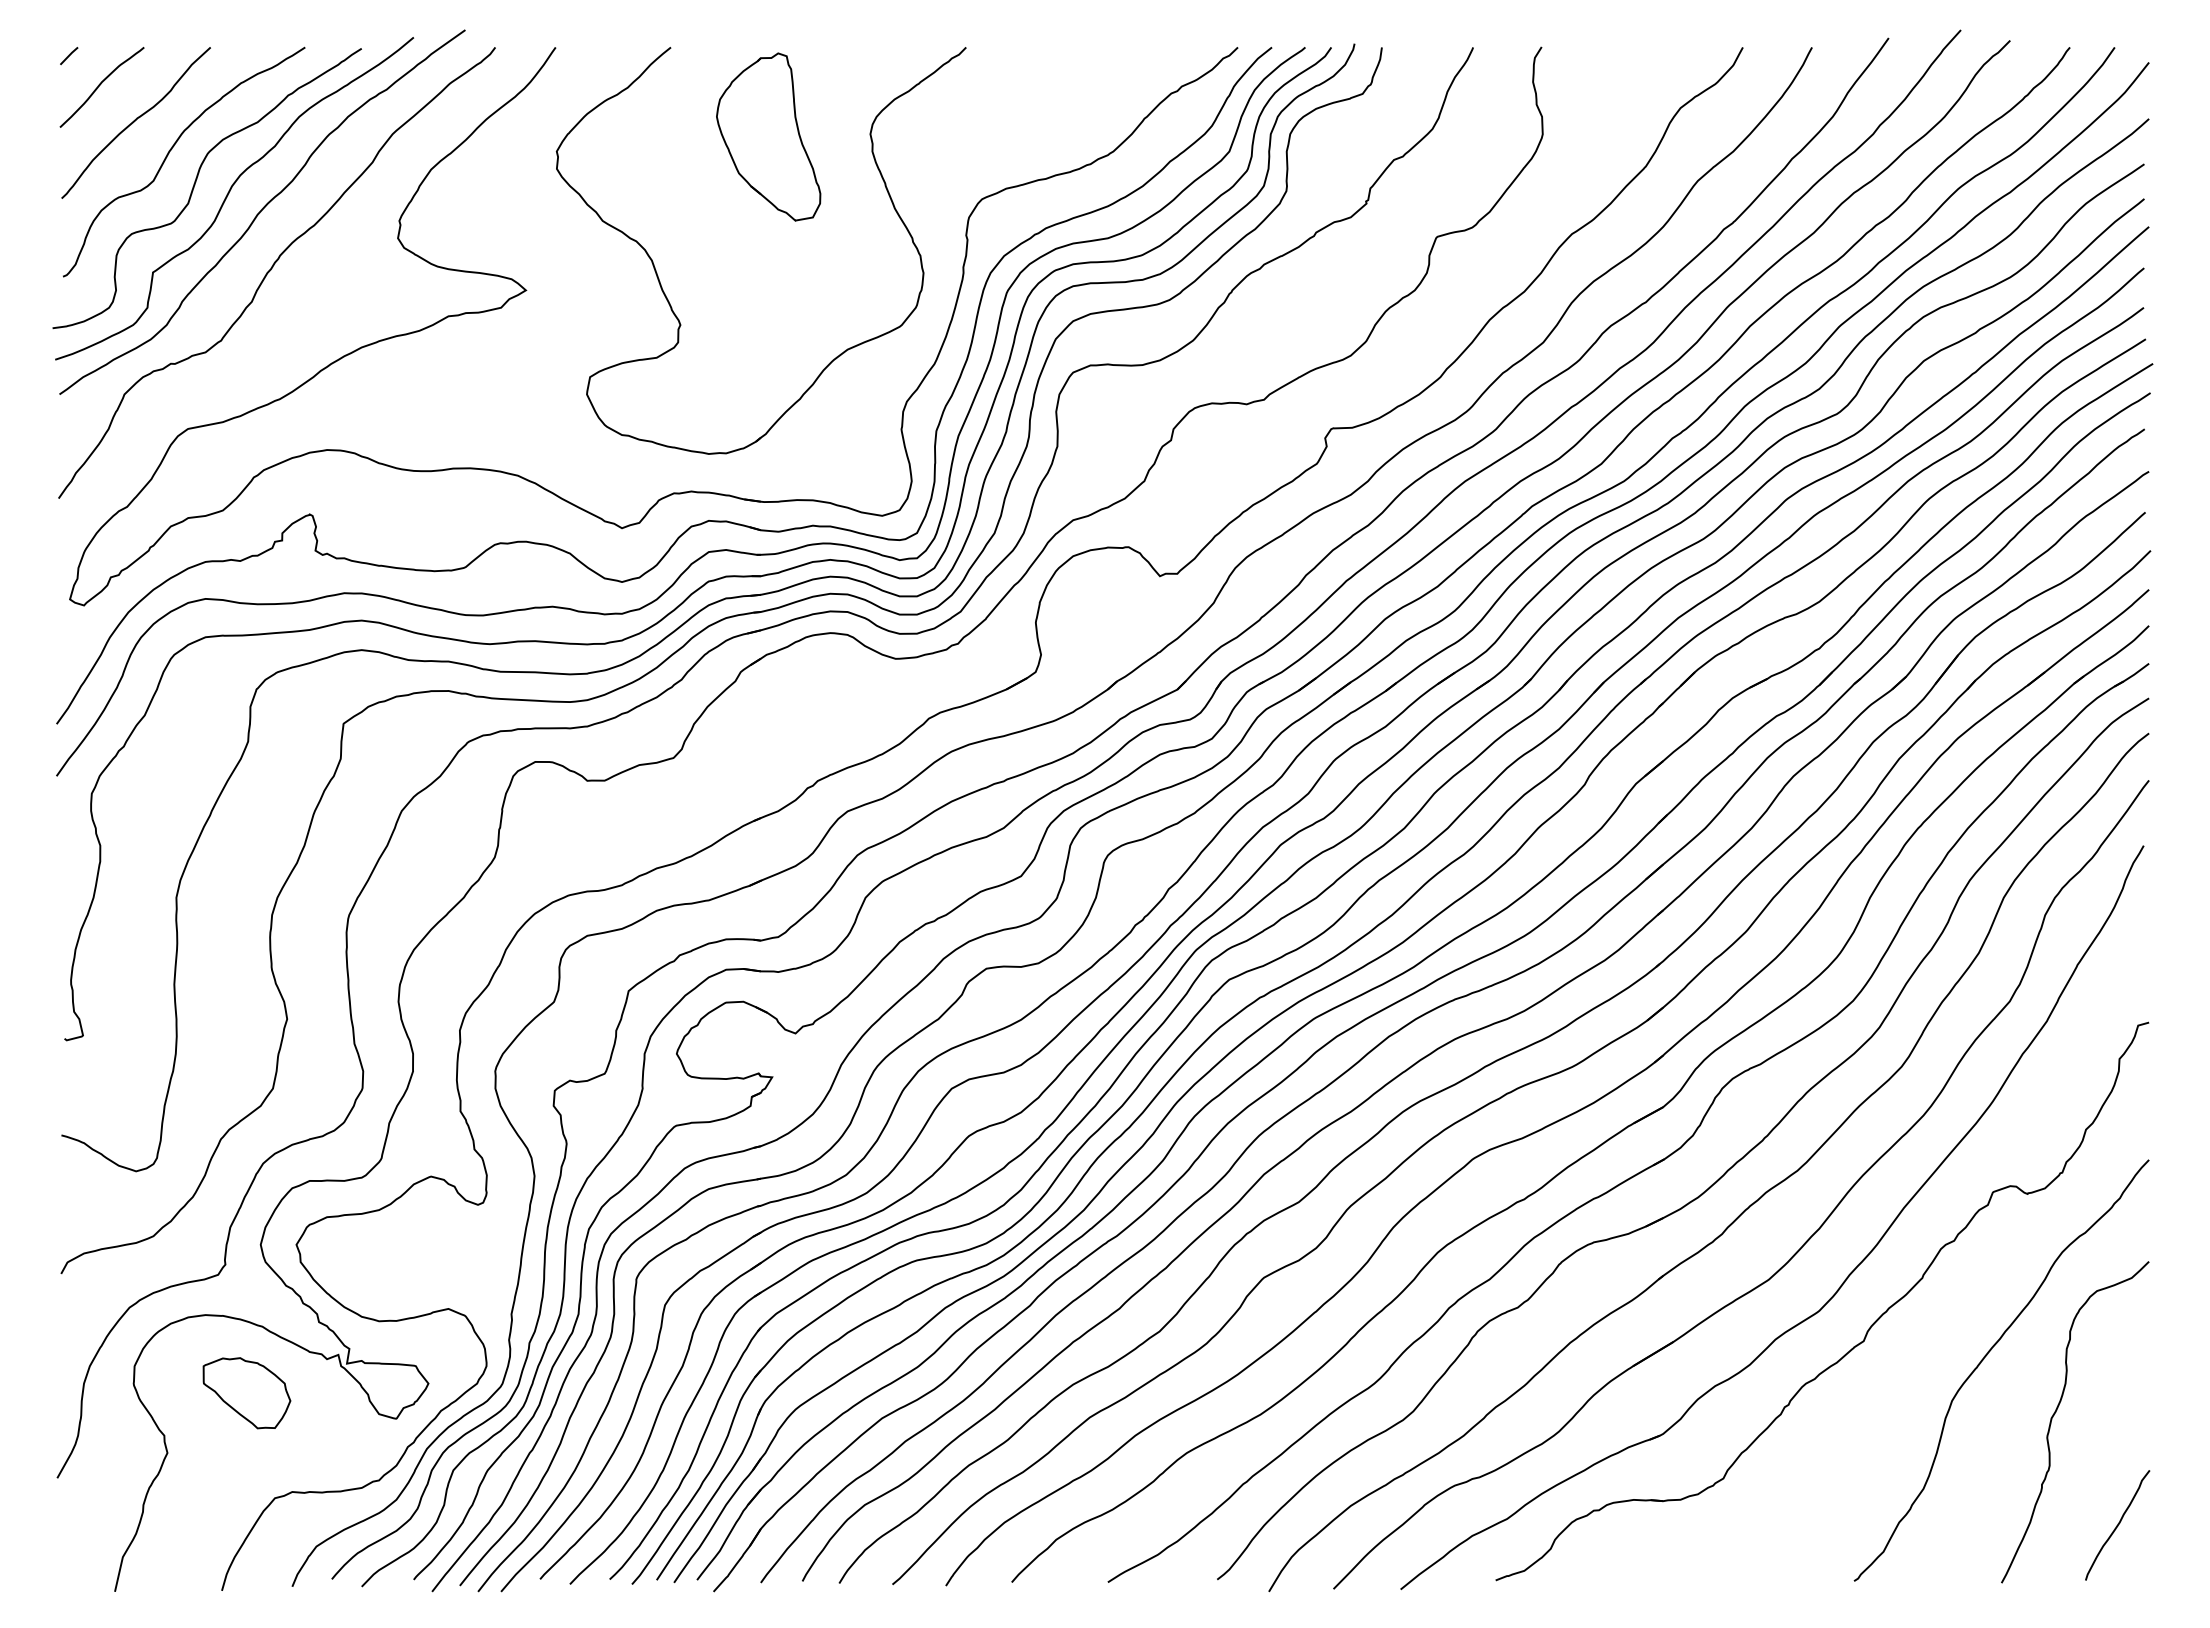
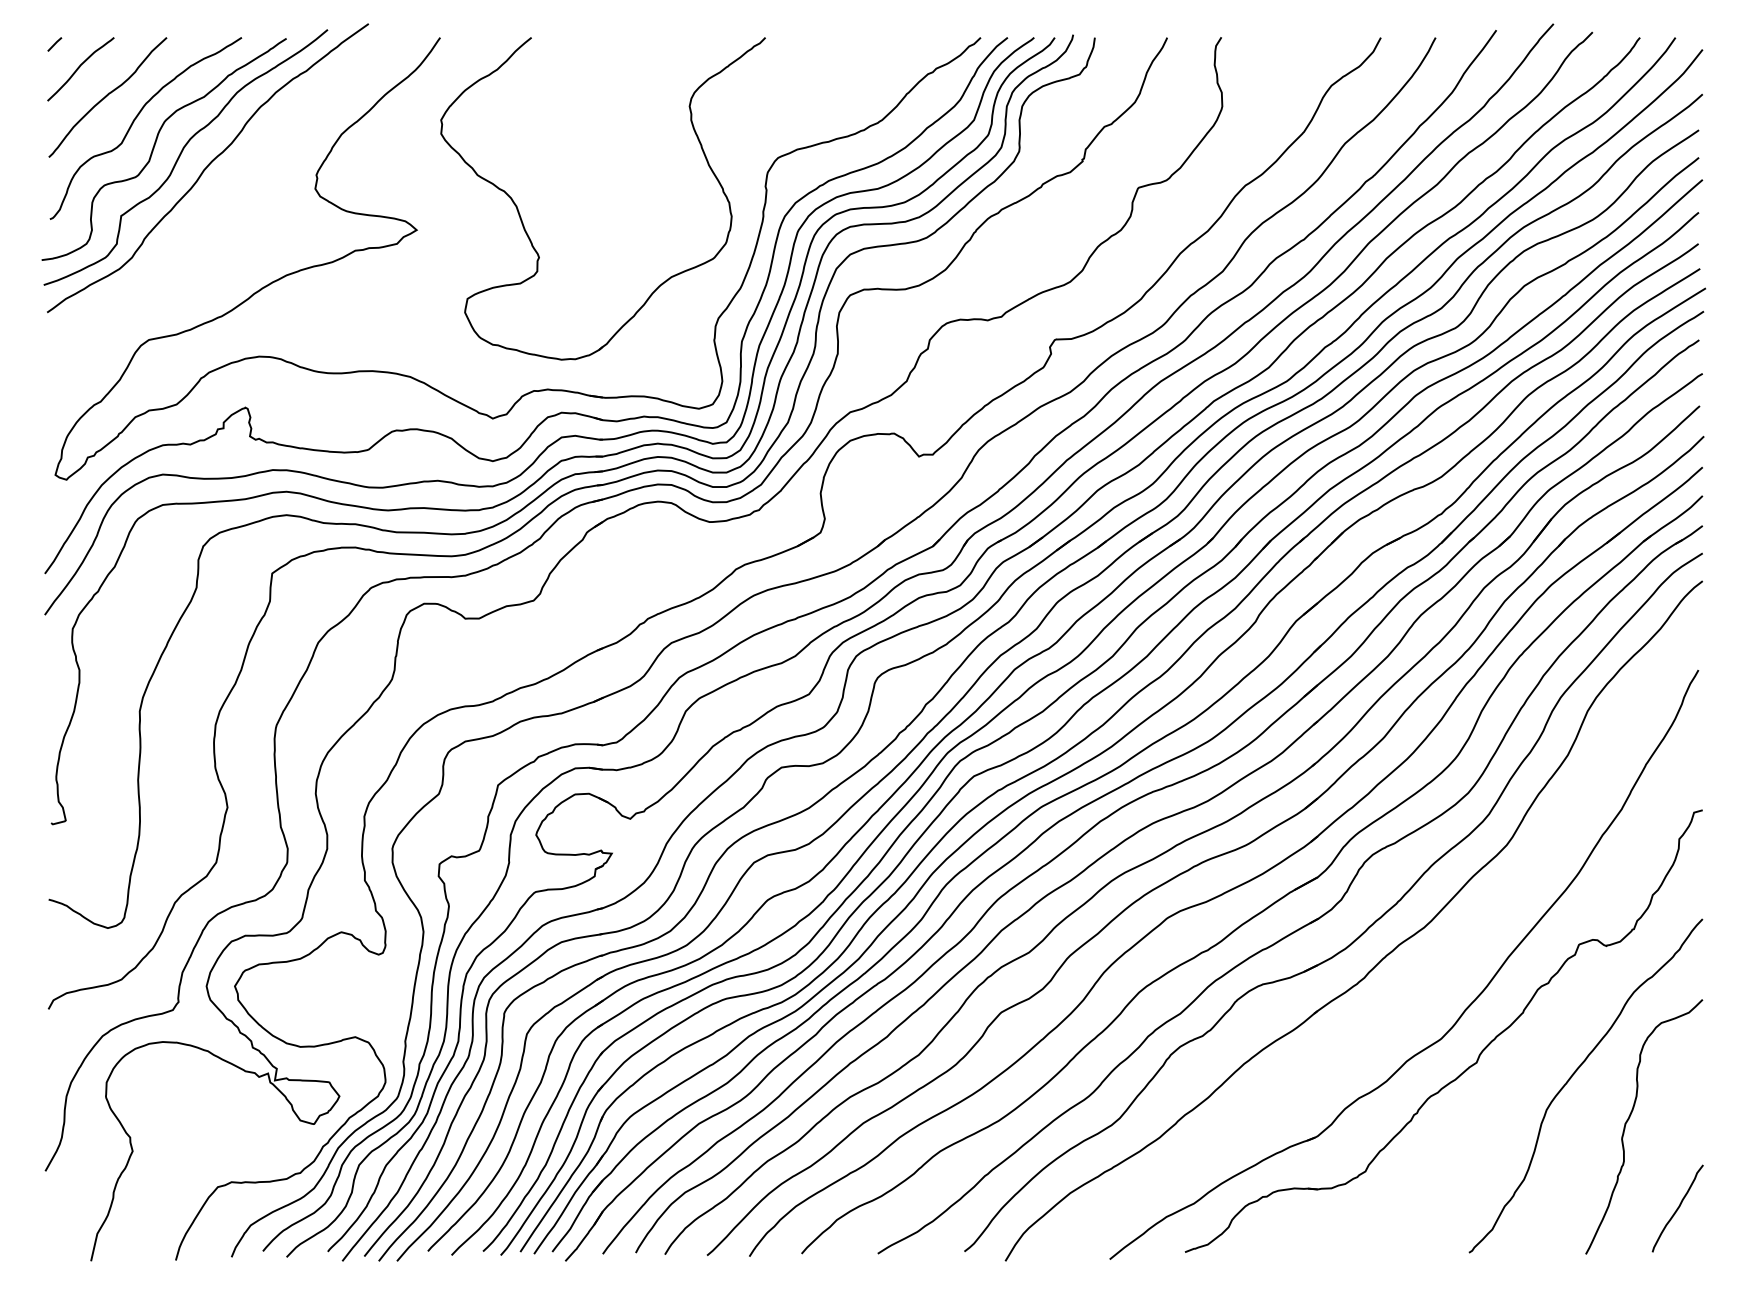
part: (768, 136) -> (608, 108), removed
curve: (271, 270) -> (215, 214), removed
part: (1803, 1243) -> (1428, 985), removed
part: (246, 1393) -> (195, 1104), removed

